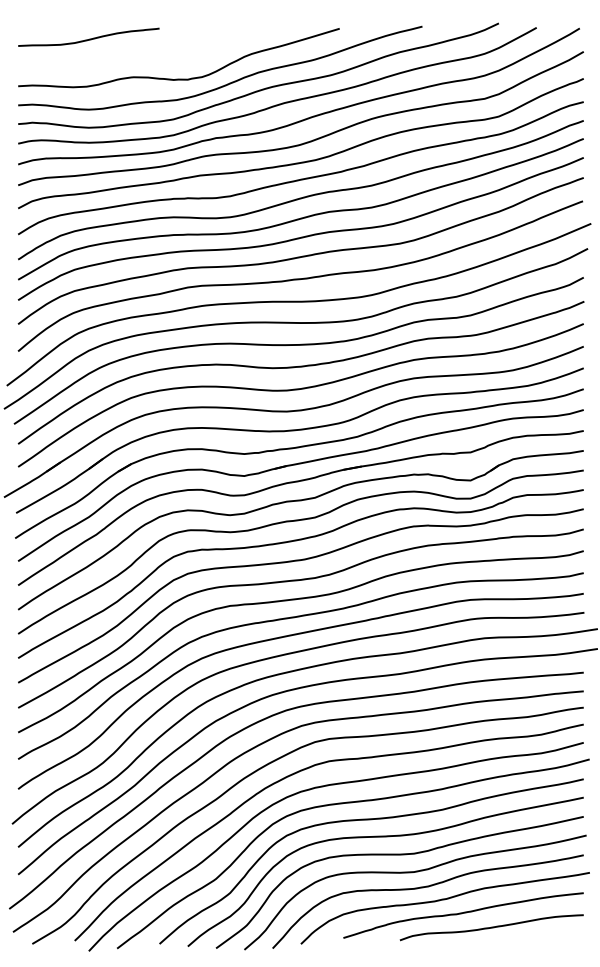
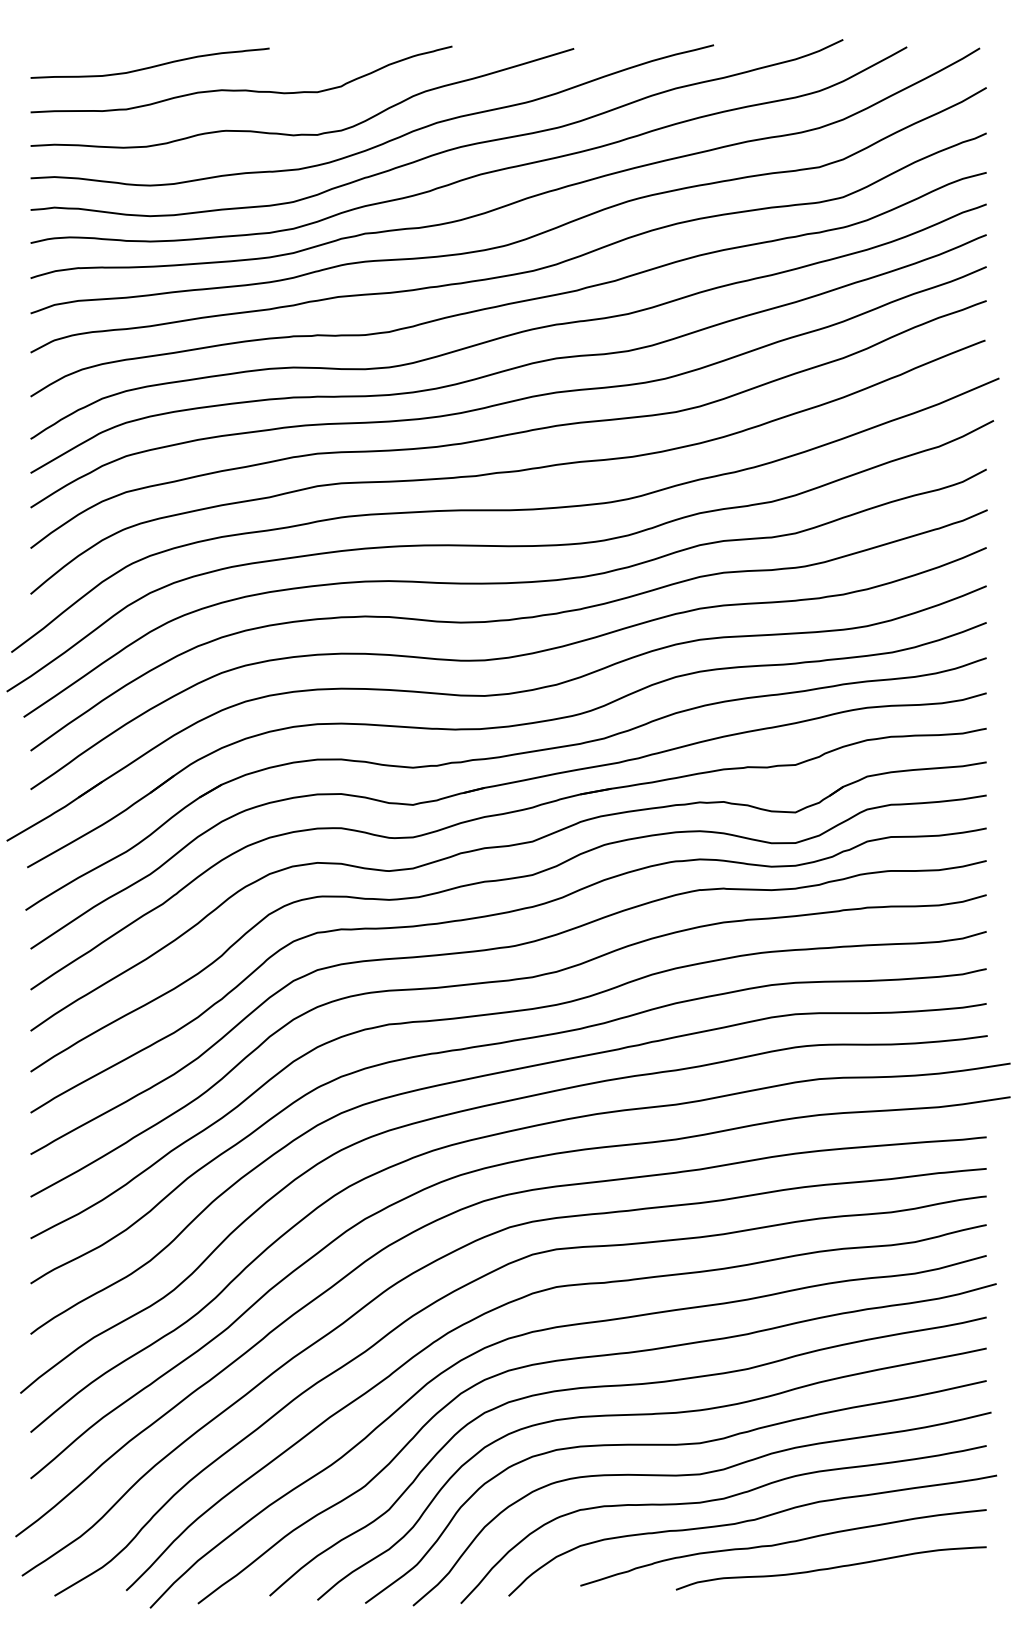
curve: (142, 52) -> (240, 88), added

